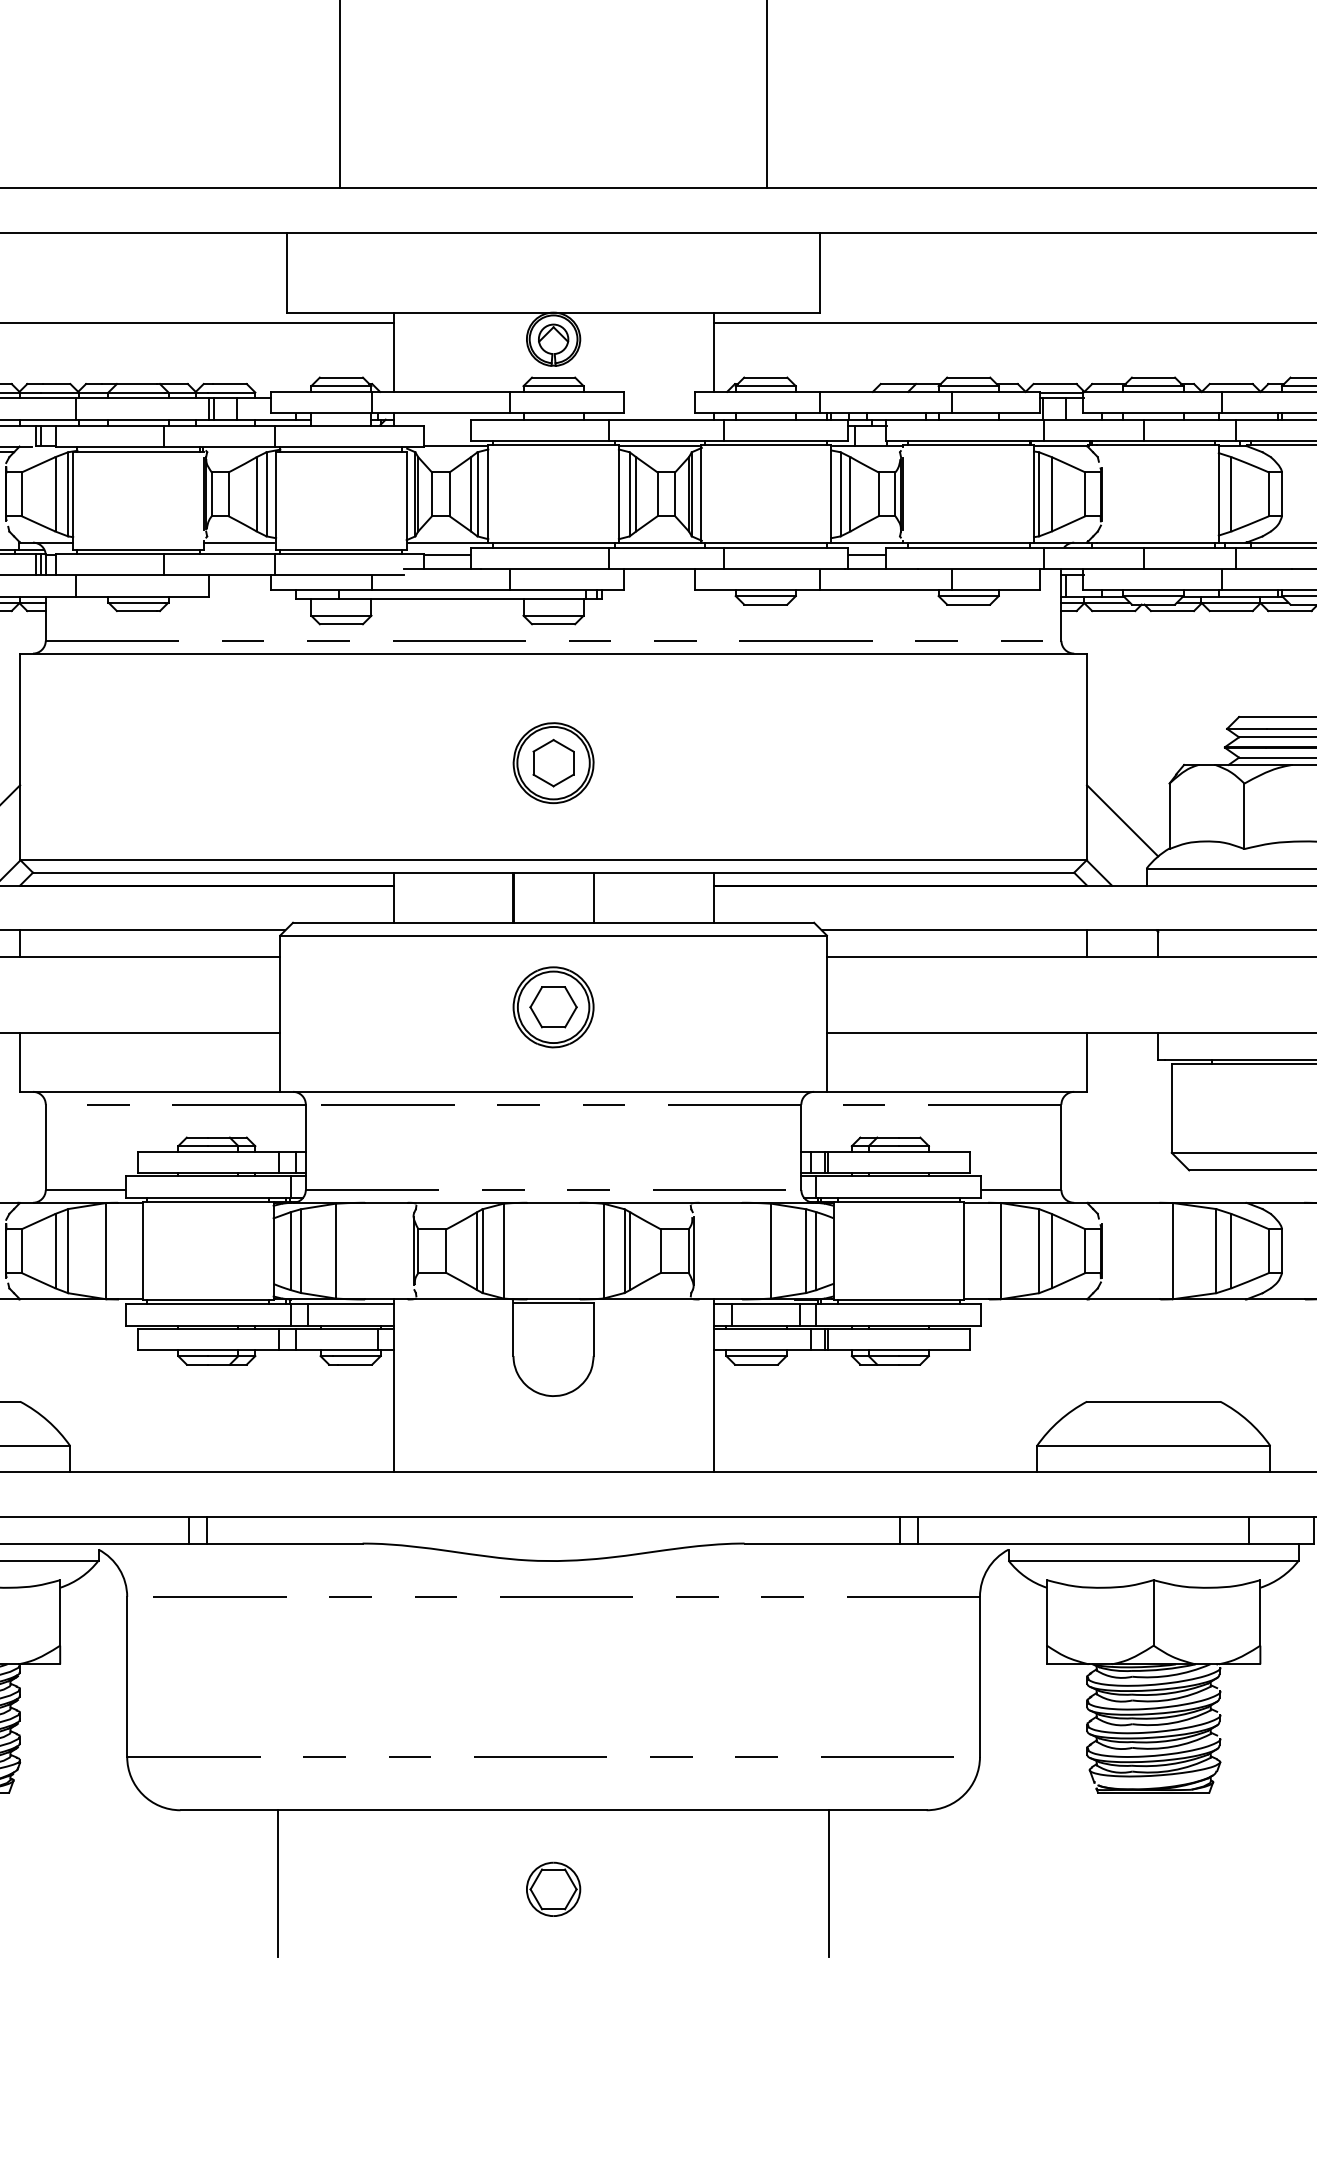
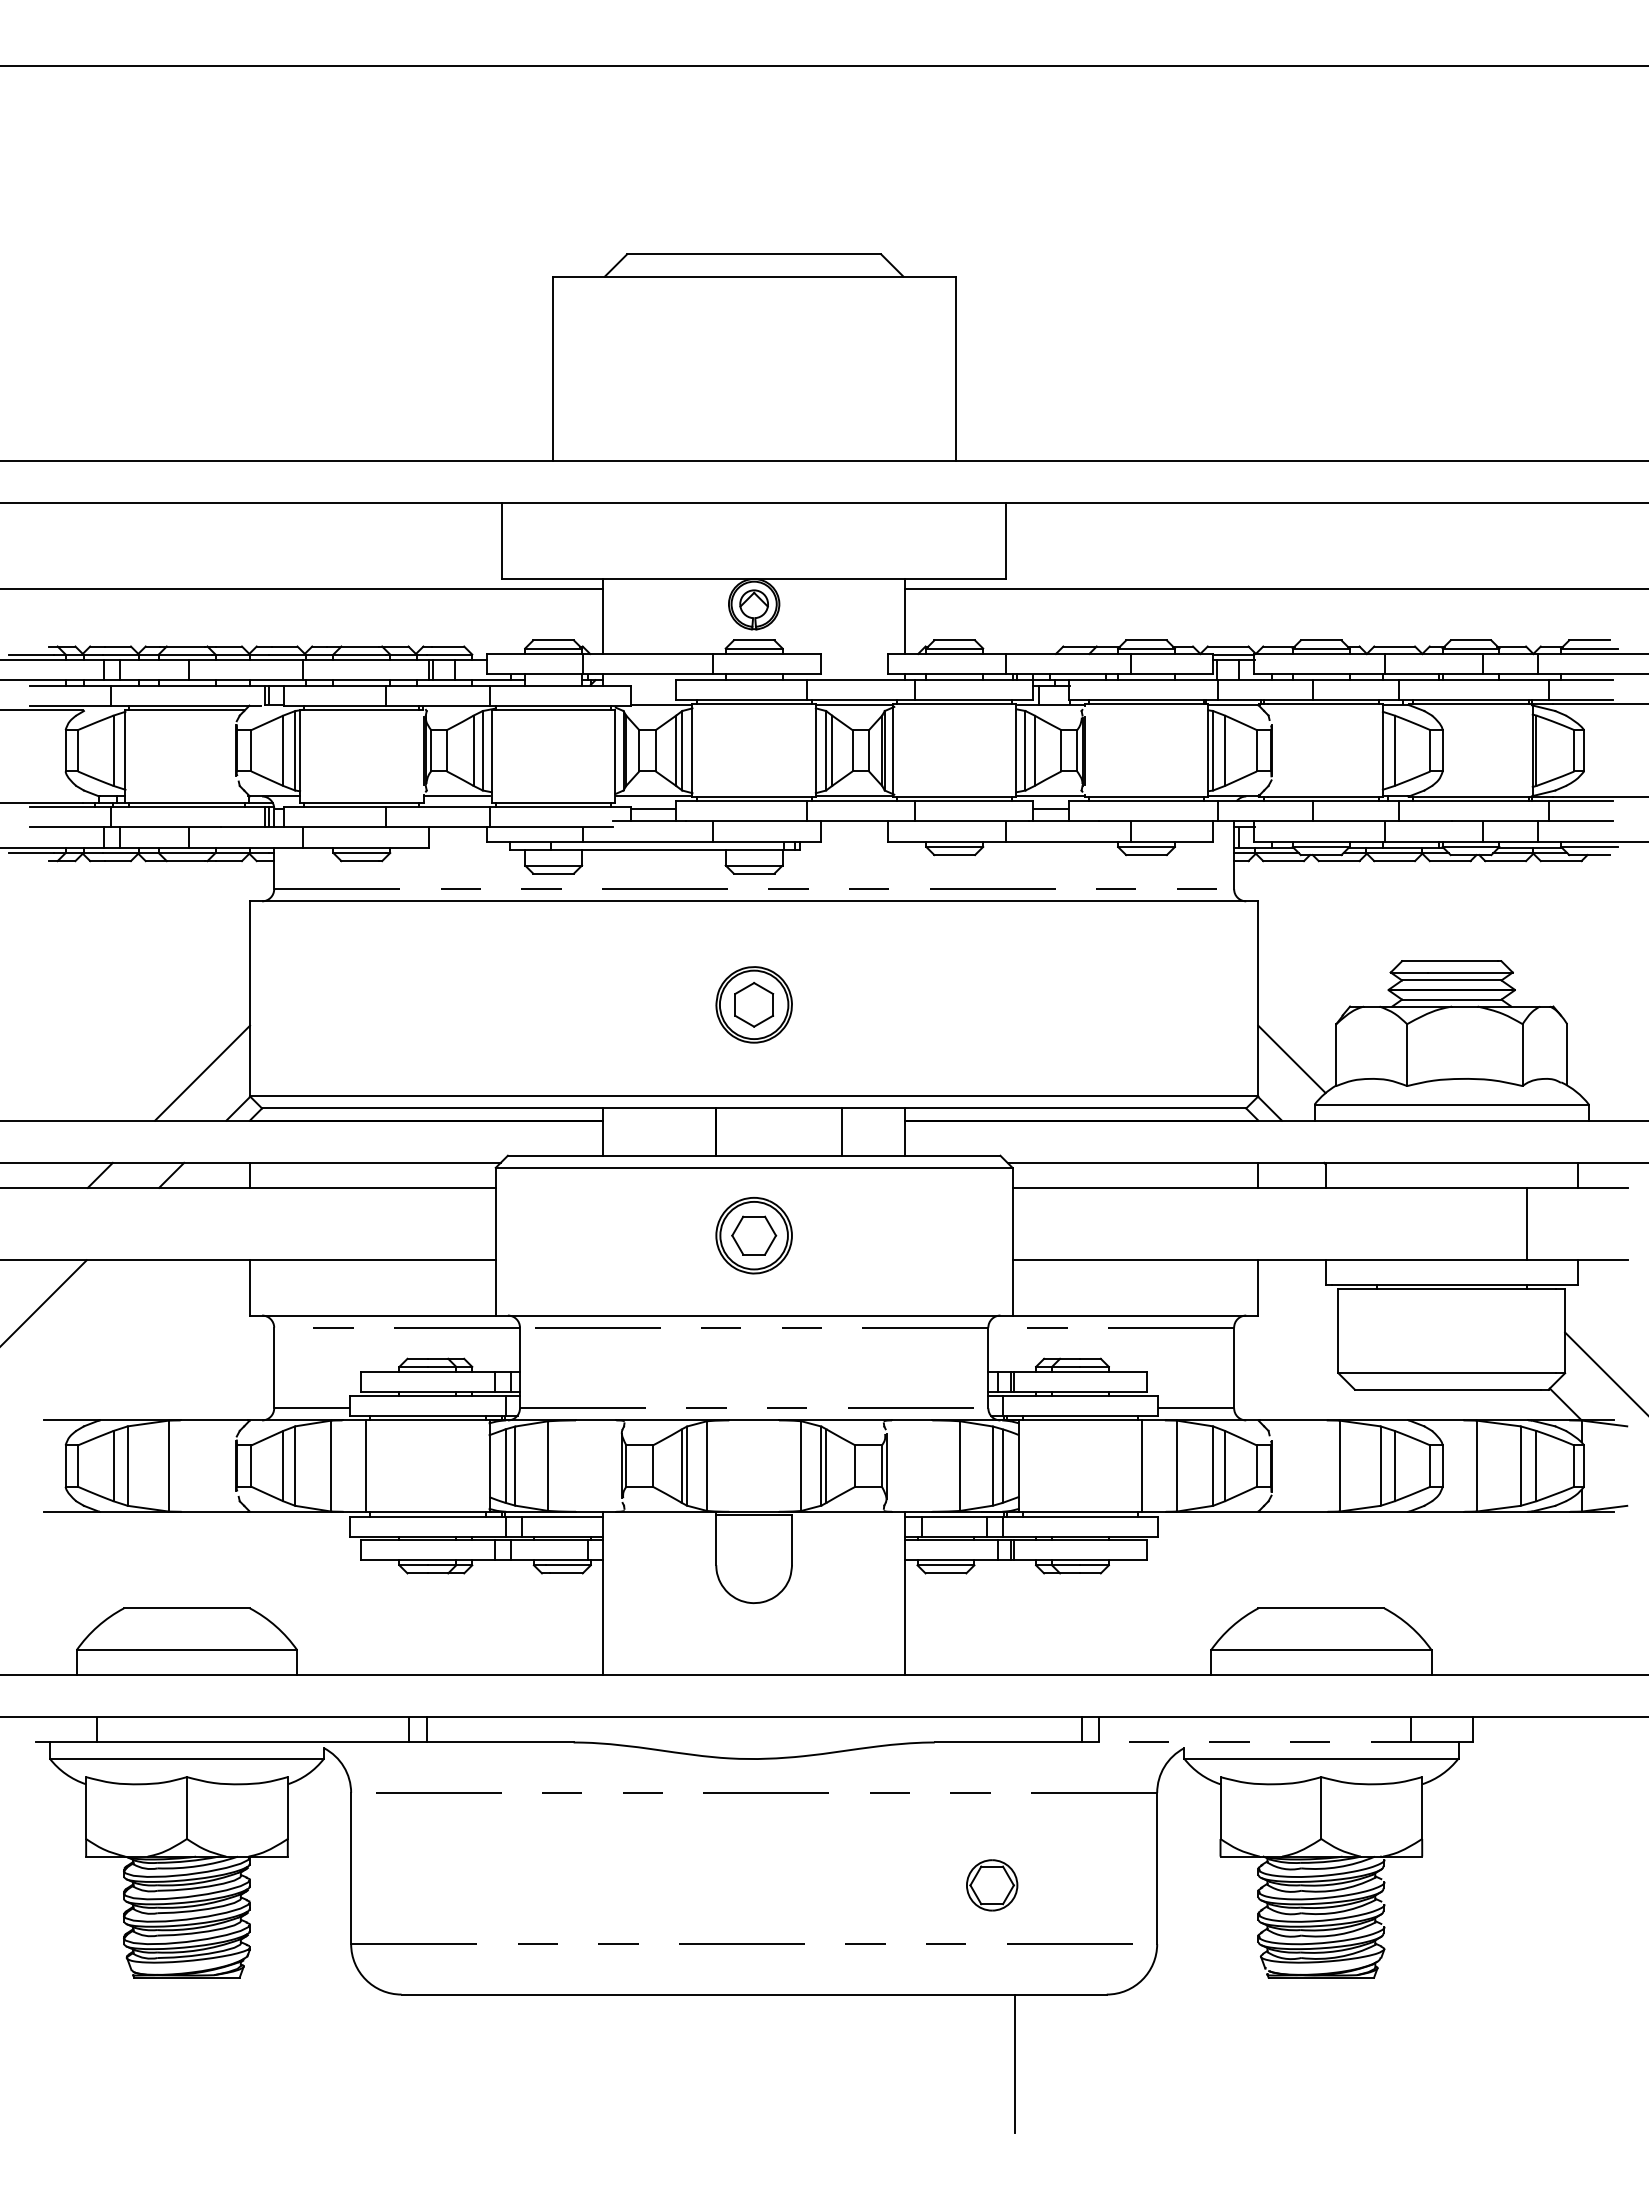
line: (594, 897) -> (842, 1131), moved
line: (1082, 1543) -> (1254, 1742), solid -> dashed
line: (277, 1883) -> (493, 2063), removed
part: (553, 1889) -> (992, 1885), moved

